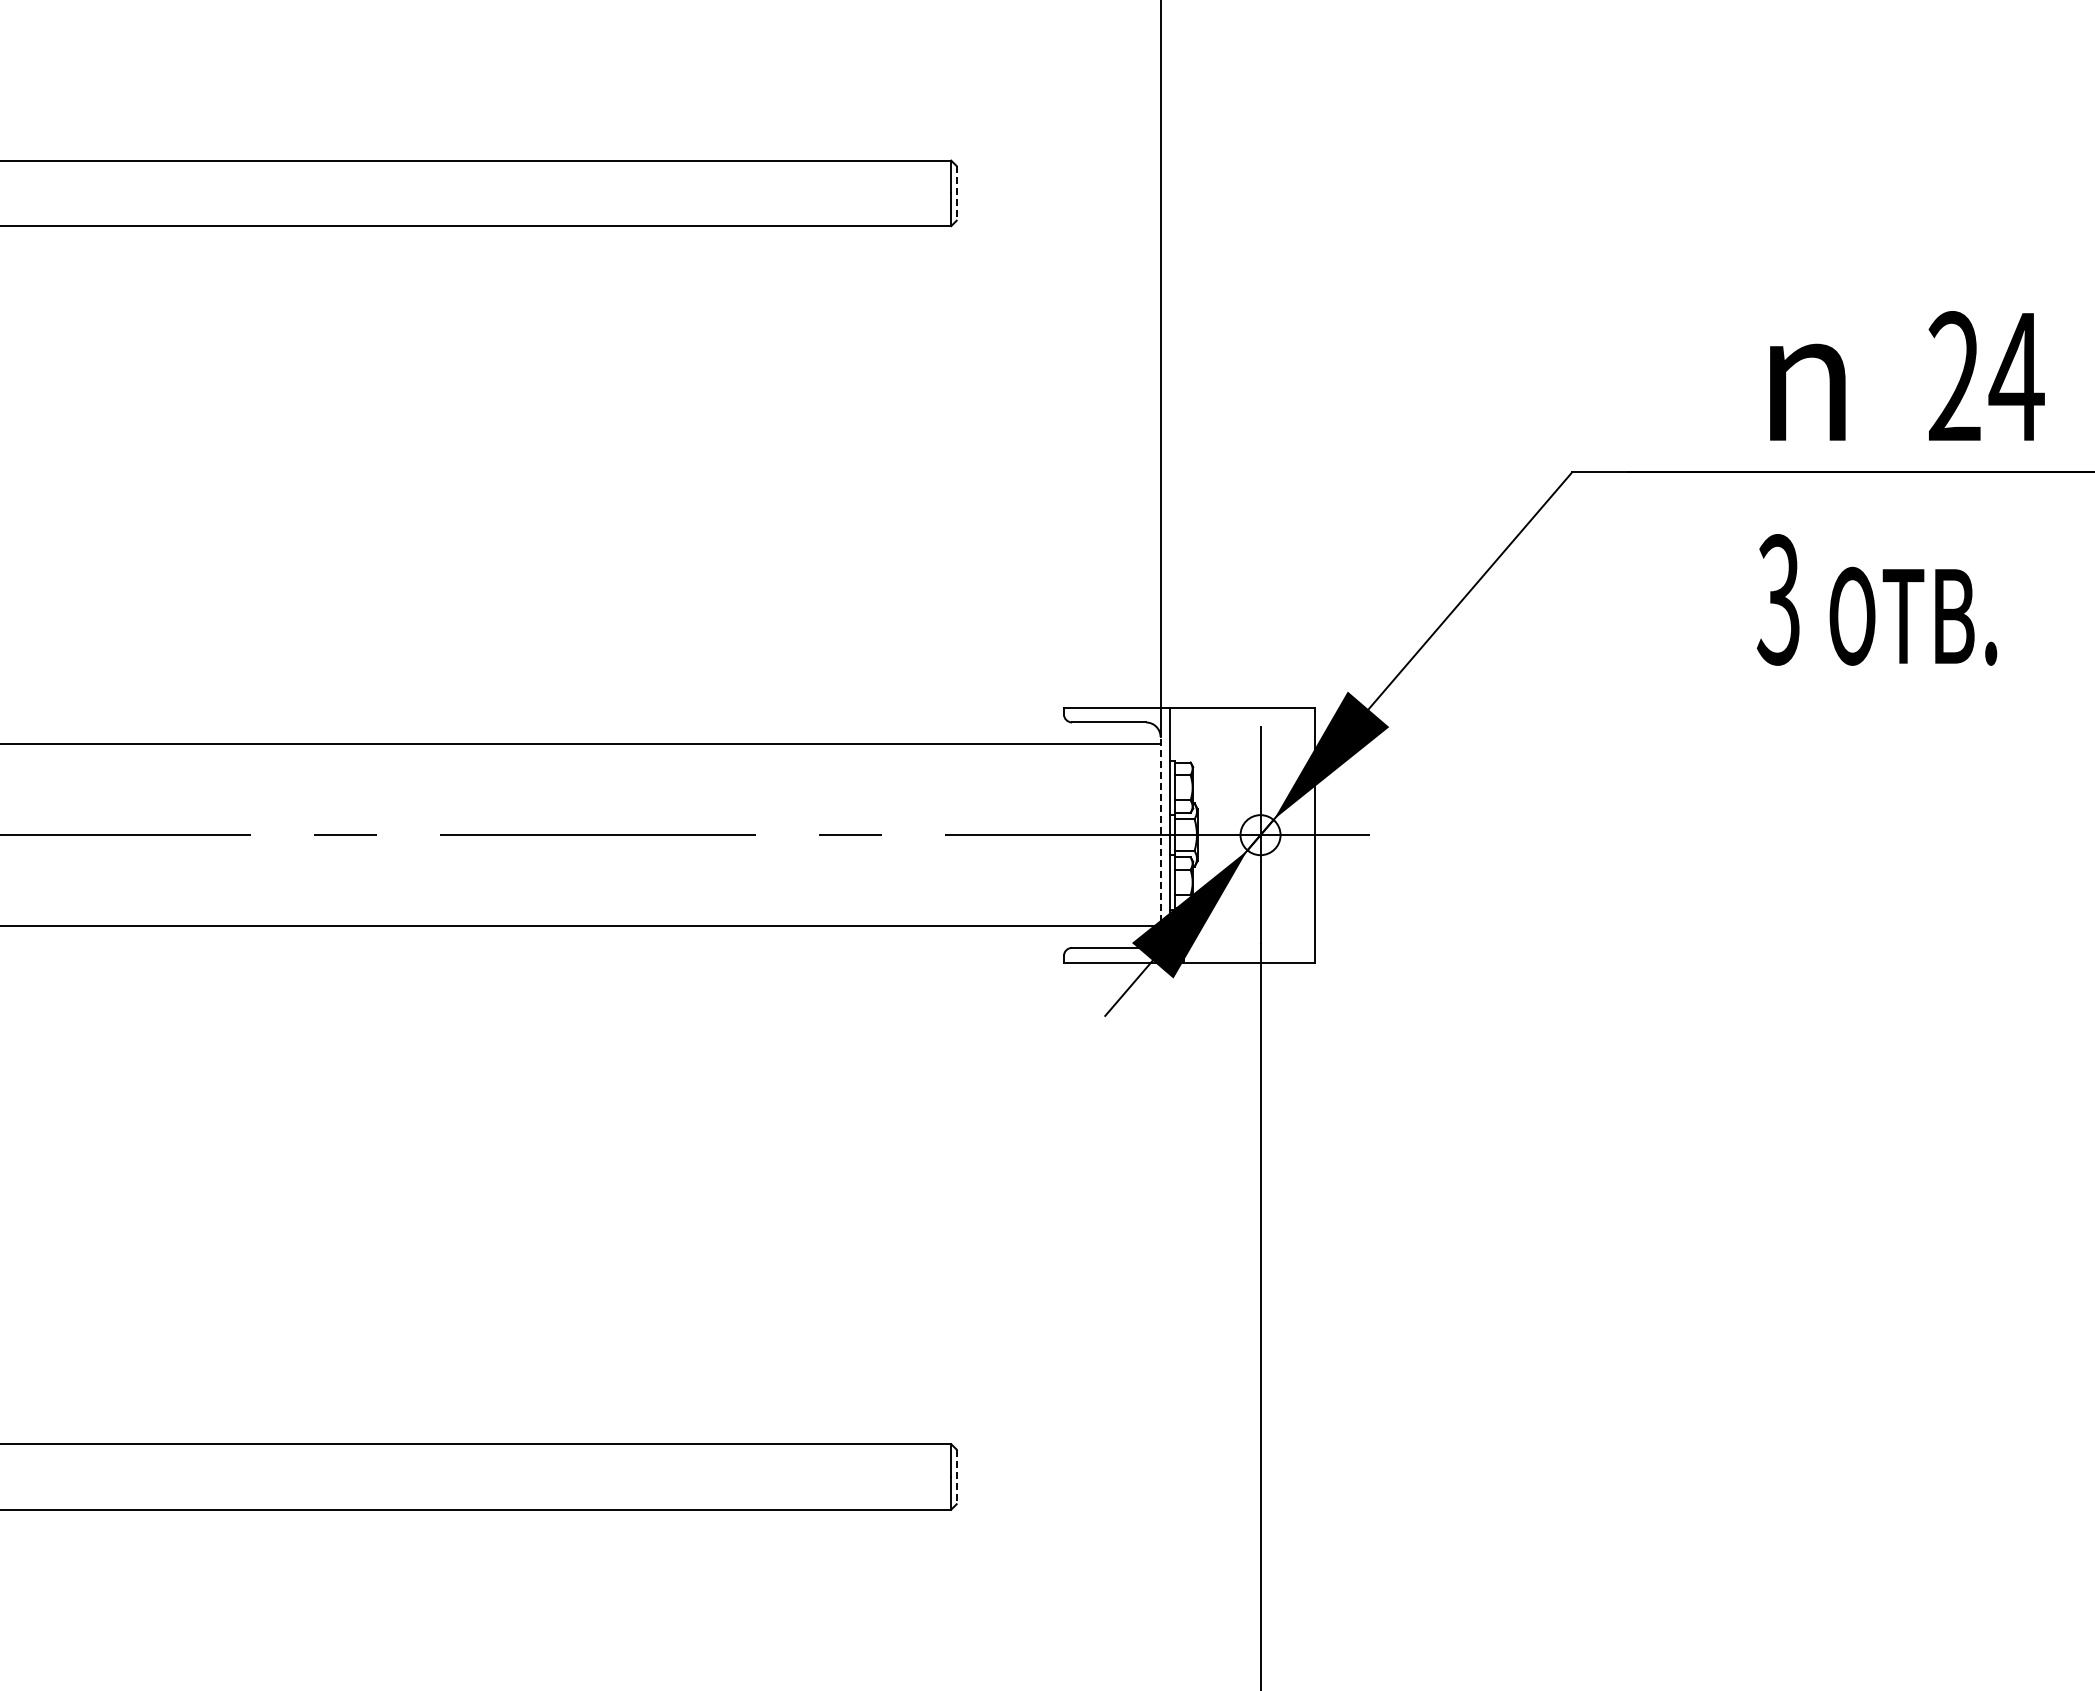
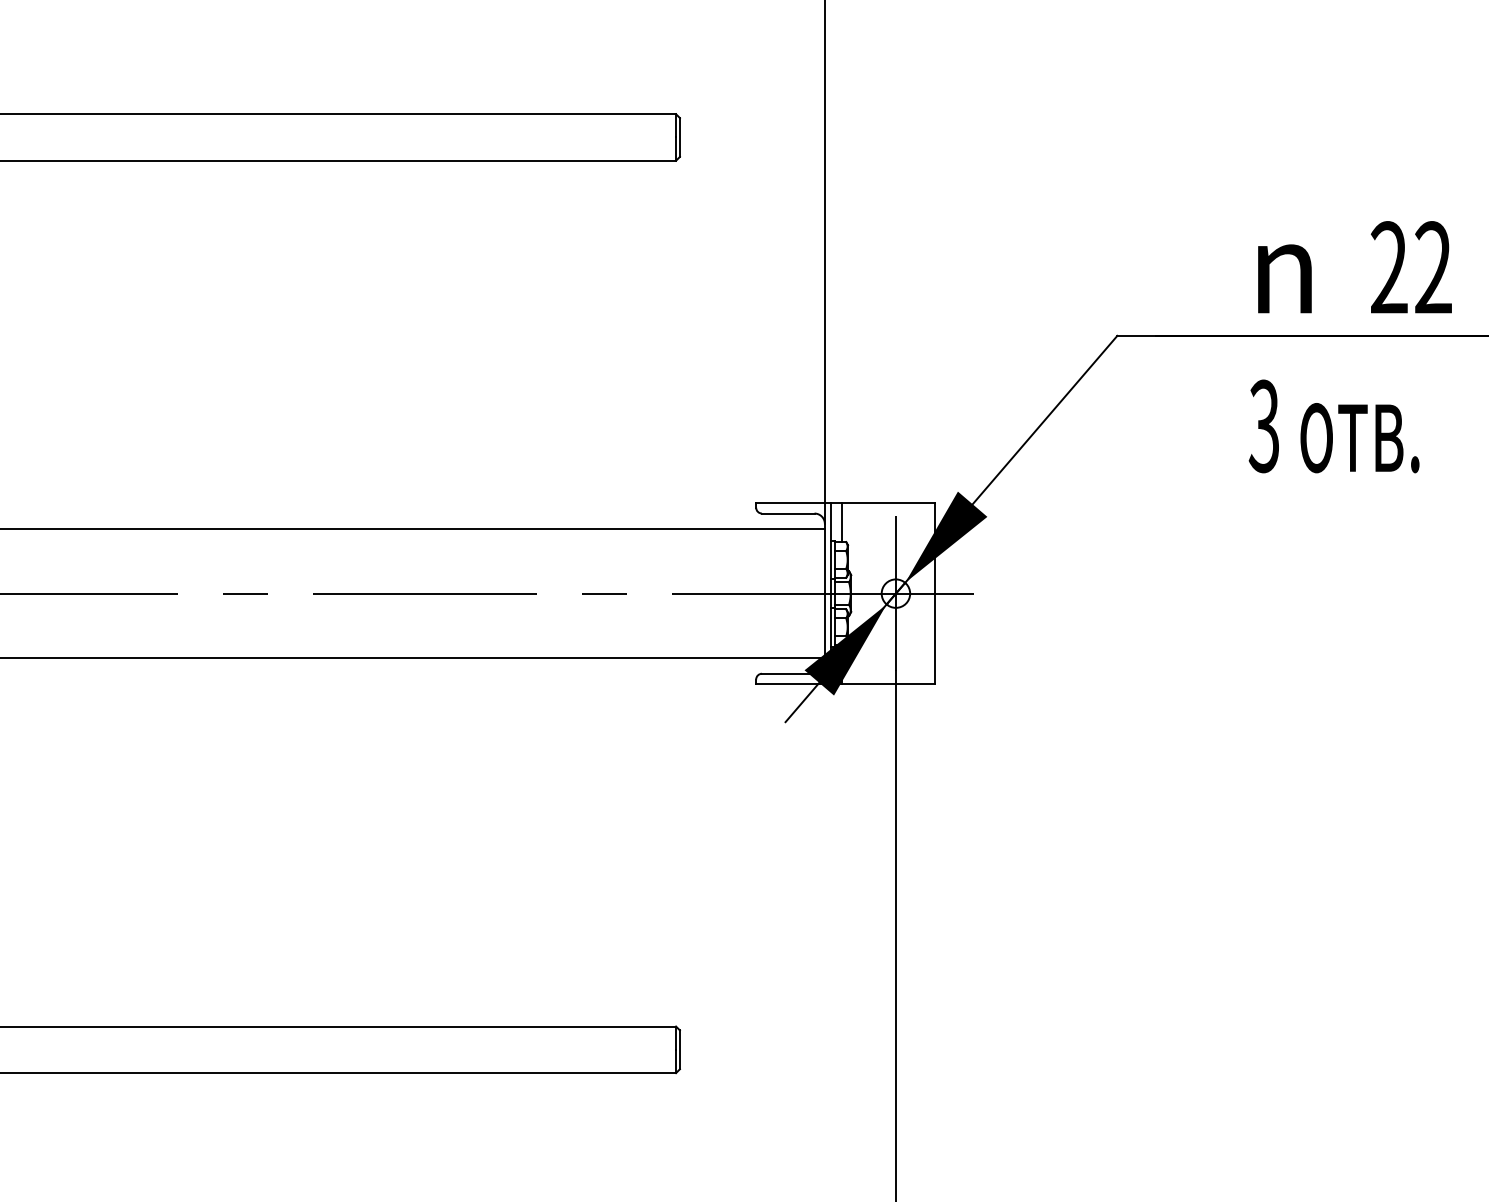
line: (956, 193) -> (679, 137), dashed -> solid
text: (2016, 375) -> (1433, 266), 24 -> 22
line: (1184, 734) -> (841, 522), added
line: (1160, 834) -> (824, 593), dashed -> solid
line: (956, 1477) -> (679, 1050), dashed -> solid

